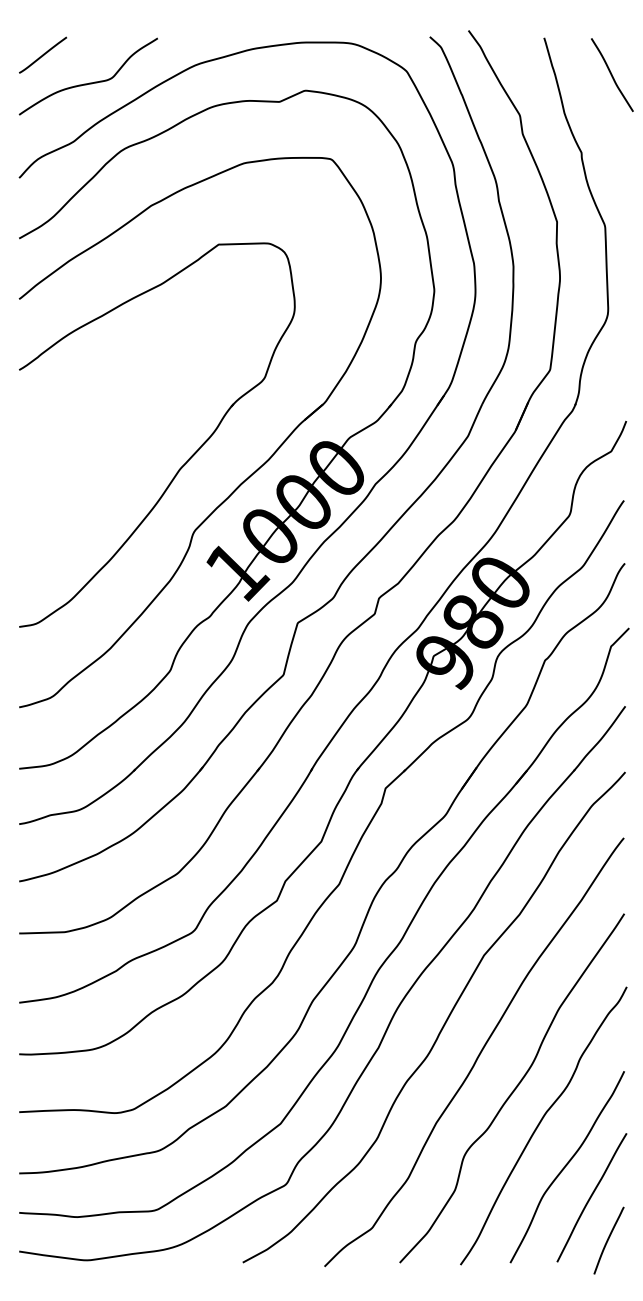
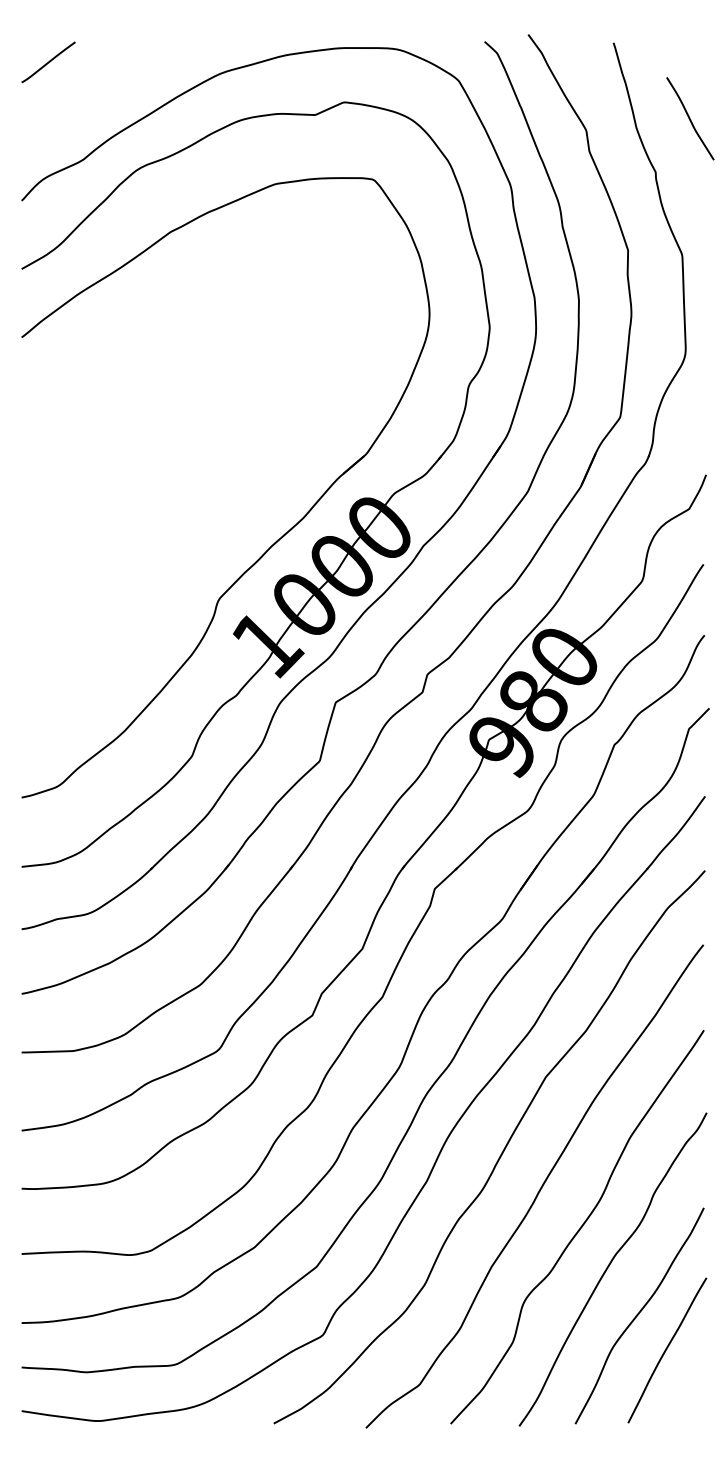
curve: (612, 74) -> (690, 118), moved
curve: (88, 82) -> (99, 93), removed
part: (186, 460) -> (210, 519), removed
curve: (608, 1240) -> (686, 1398), removed

